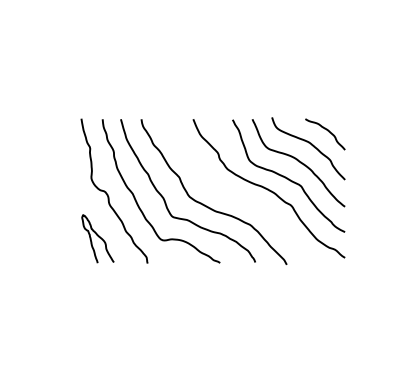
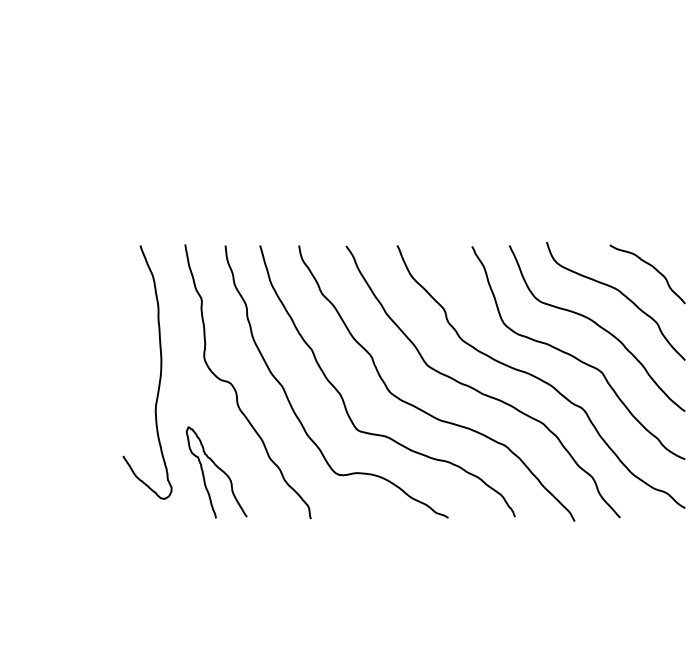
curve: (67, 186) -> (158, 372), added
curve: (235, 194) -> (477, 388), added

